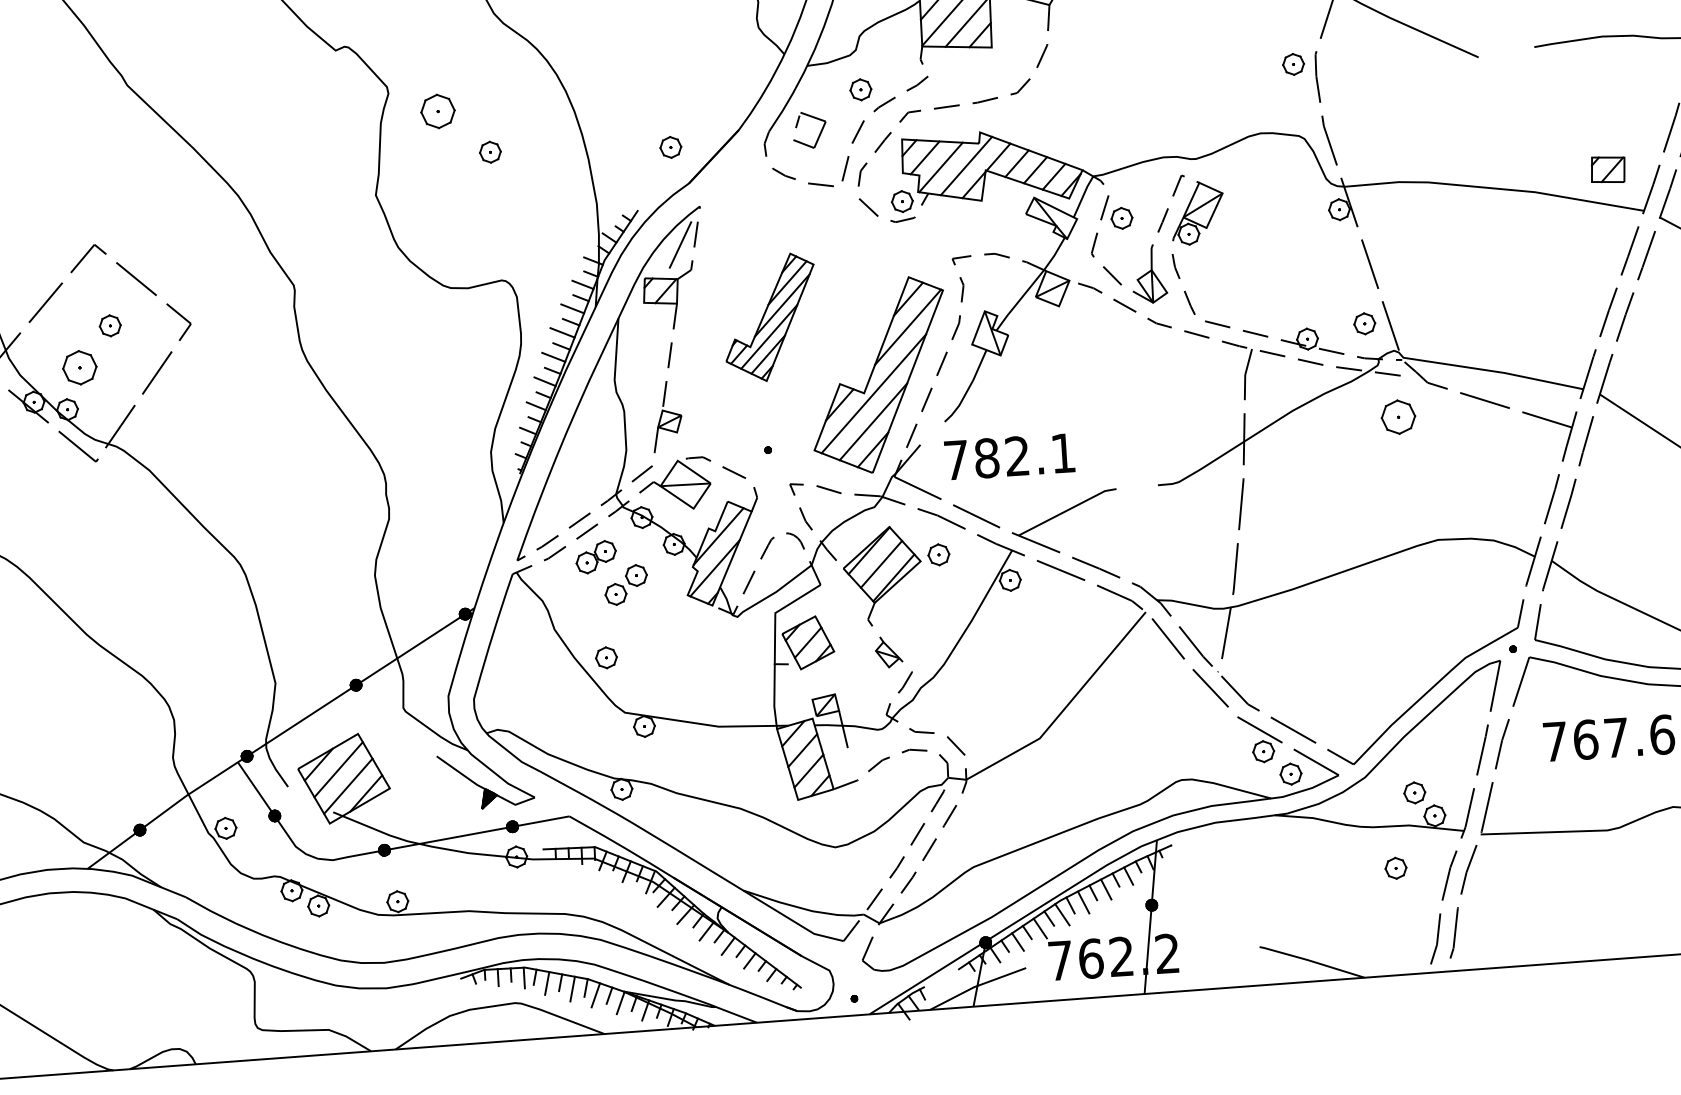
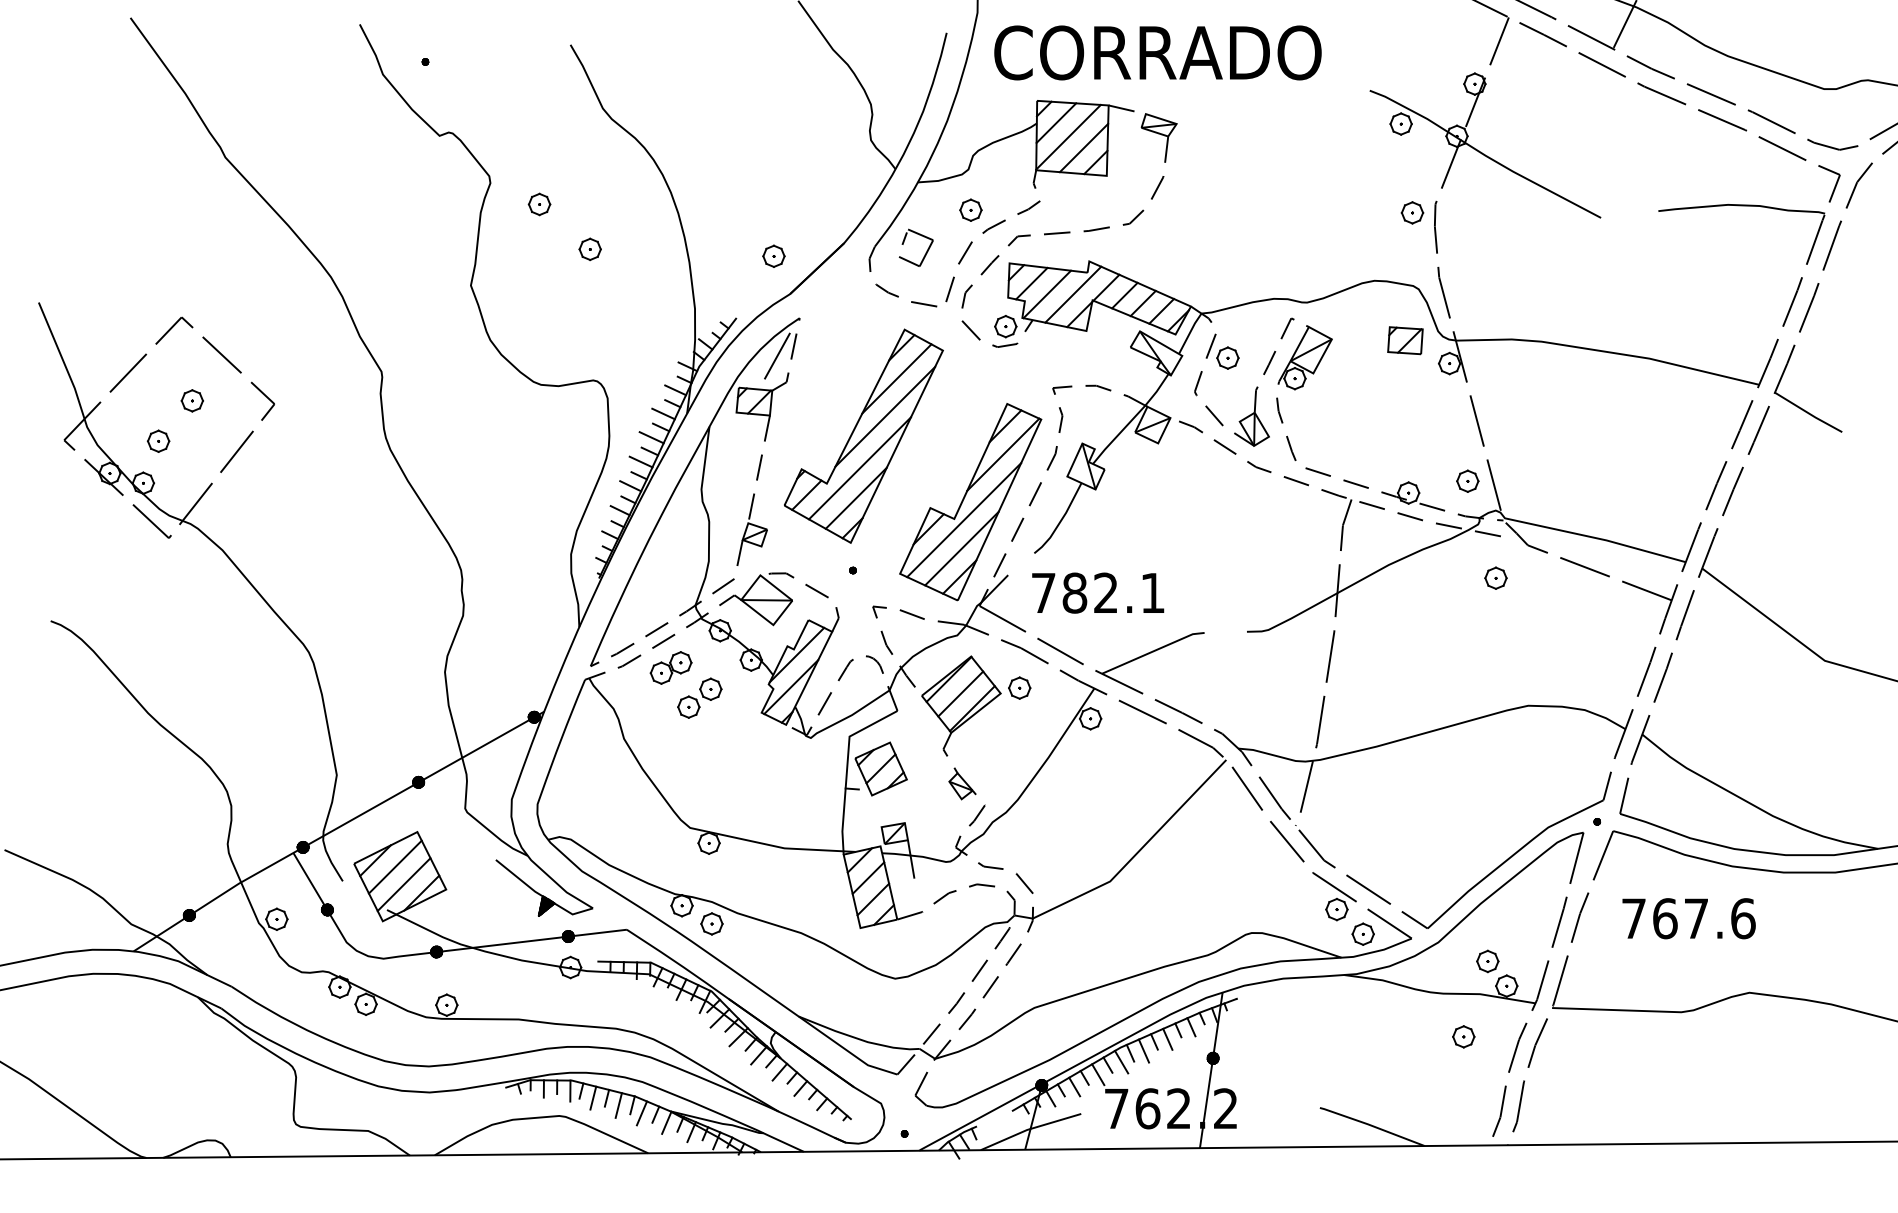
part: (437, 111) -> (539, 204), size x0.62
part: (1608, 169) -> (1405, 340), moved
part: (769, 317) -> (863, 435), size x1.67
part: (79, 366) -> (158, 440), size x0.62
part: (1397, 416) -> (1495, 577), size x0.62
part: (605, 657) -> (711, 923), moved

